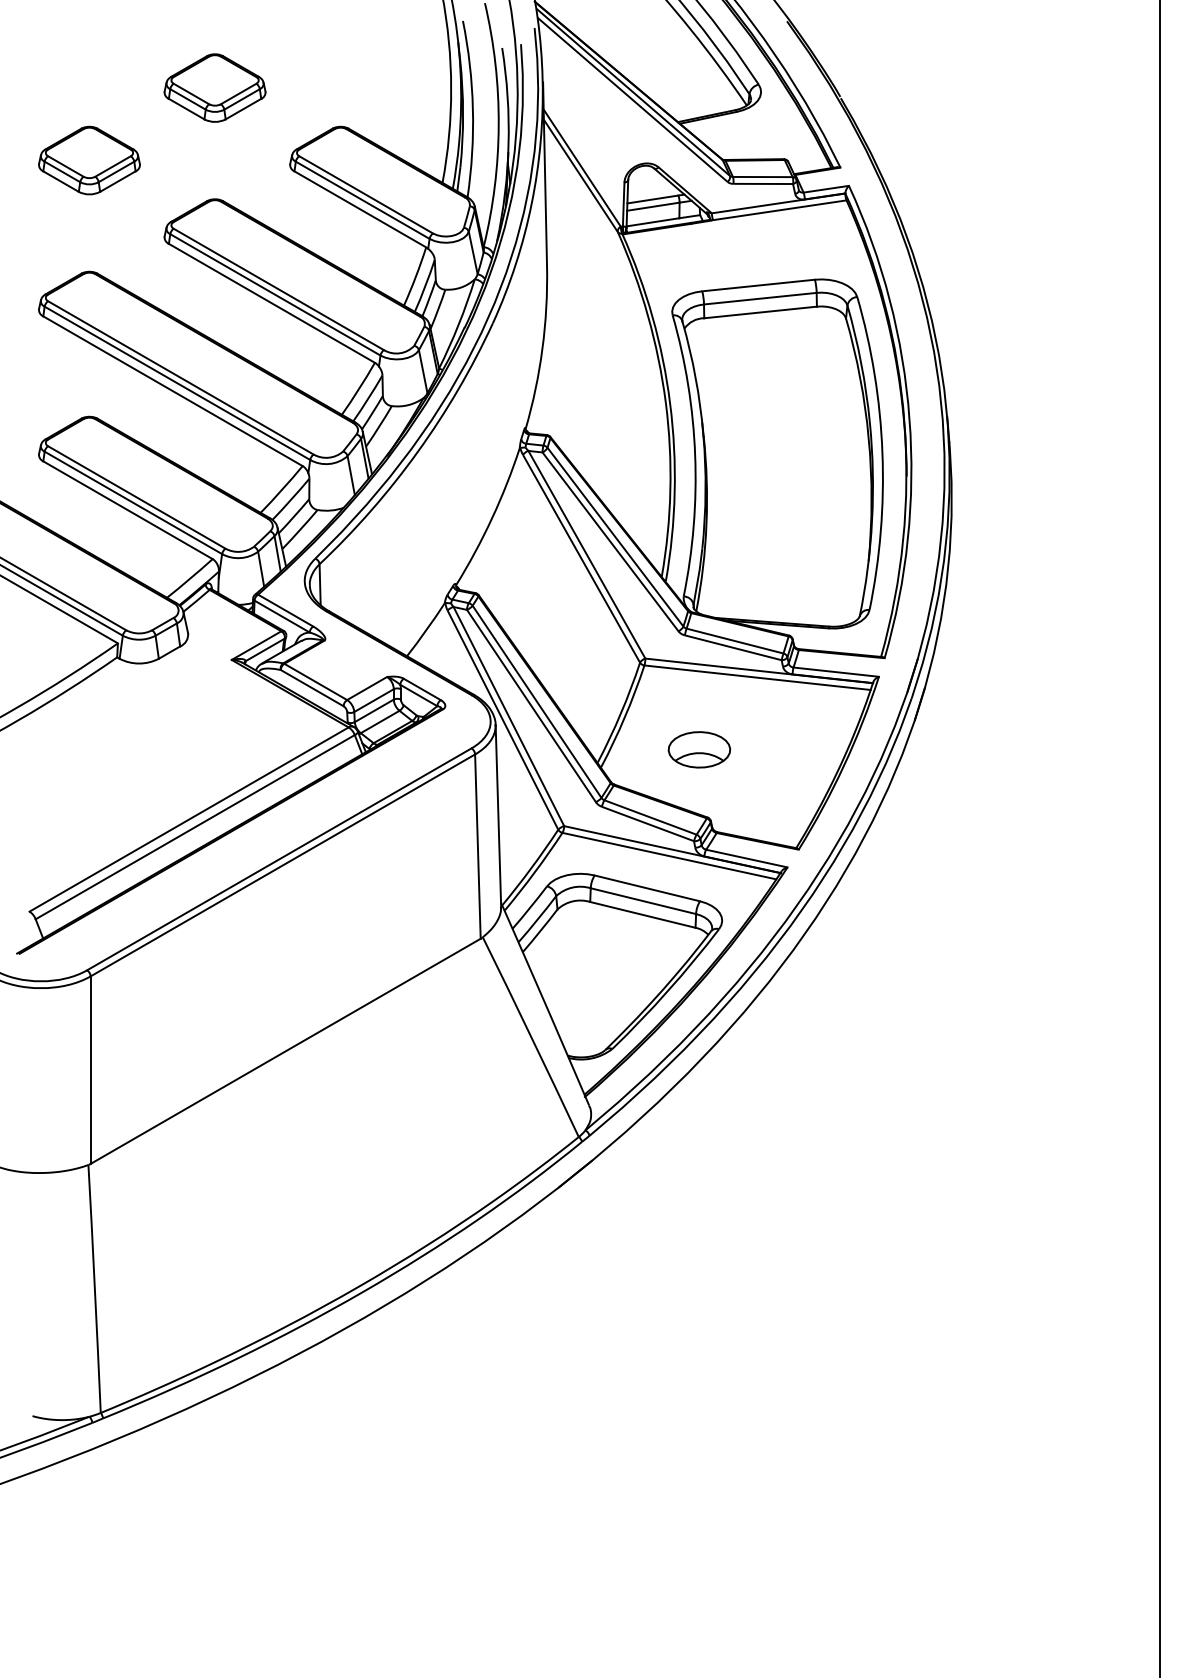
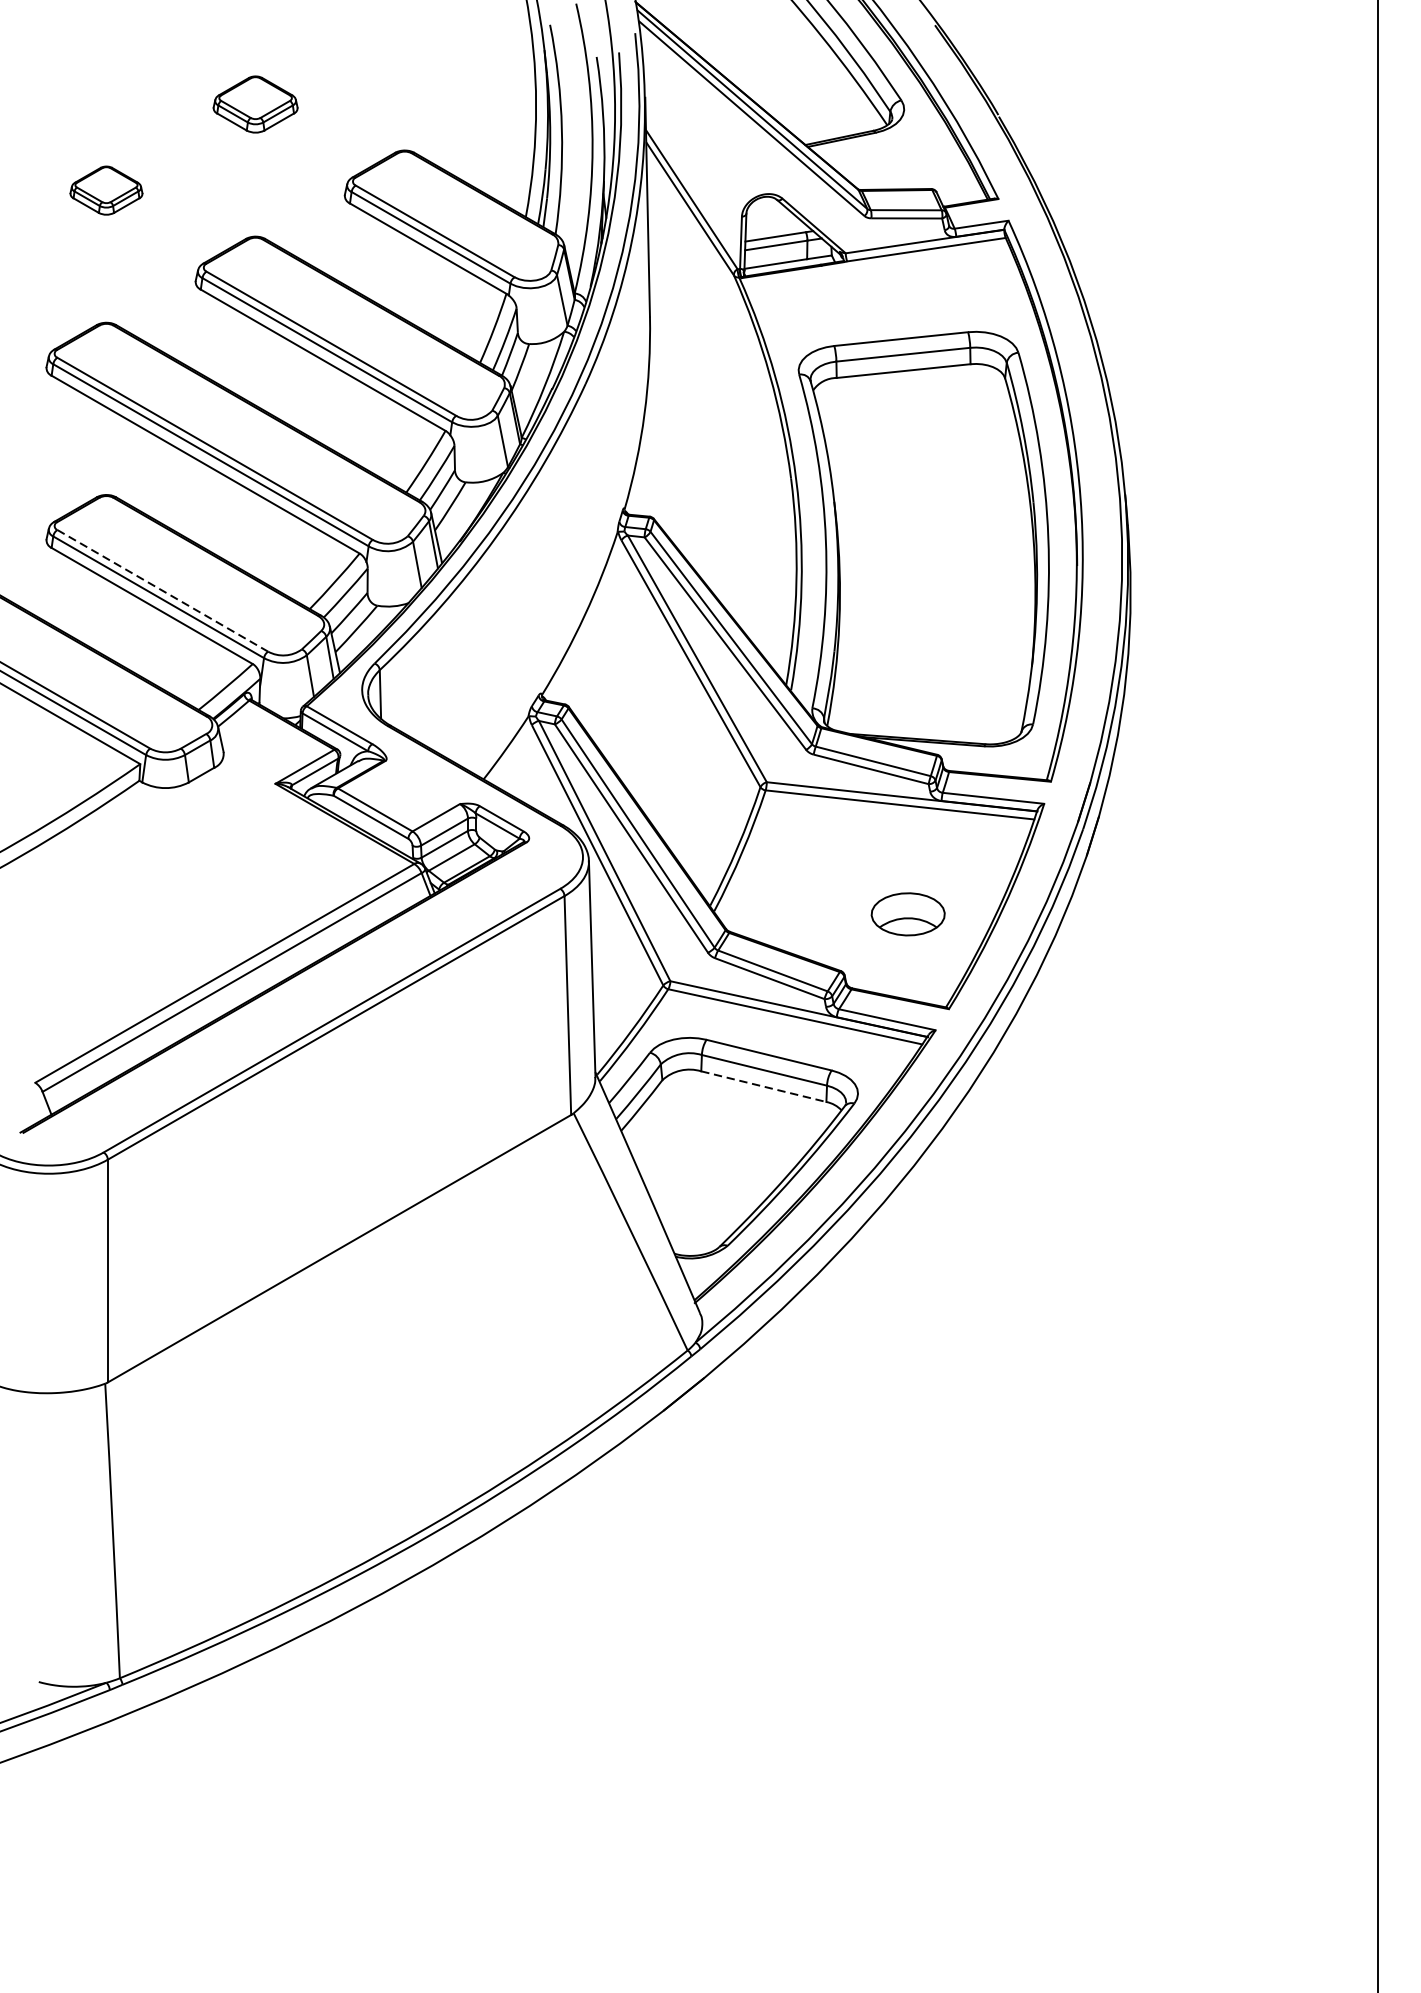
part: (214, 87) -> (254, 103), size x0.7
part: (89, 160) -> (106, 190), size x0.6
line: (137, 497) -> (163, 590), solid -> dashed
part: (699, 749) -> (908, 913), moved
line: (643, 915) -> (764, 1087), solid -> dashed

